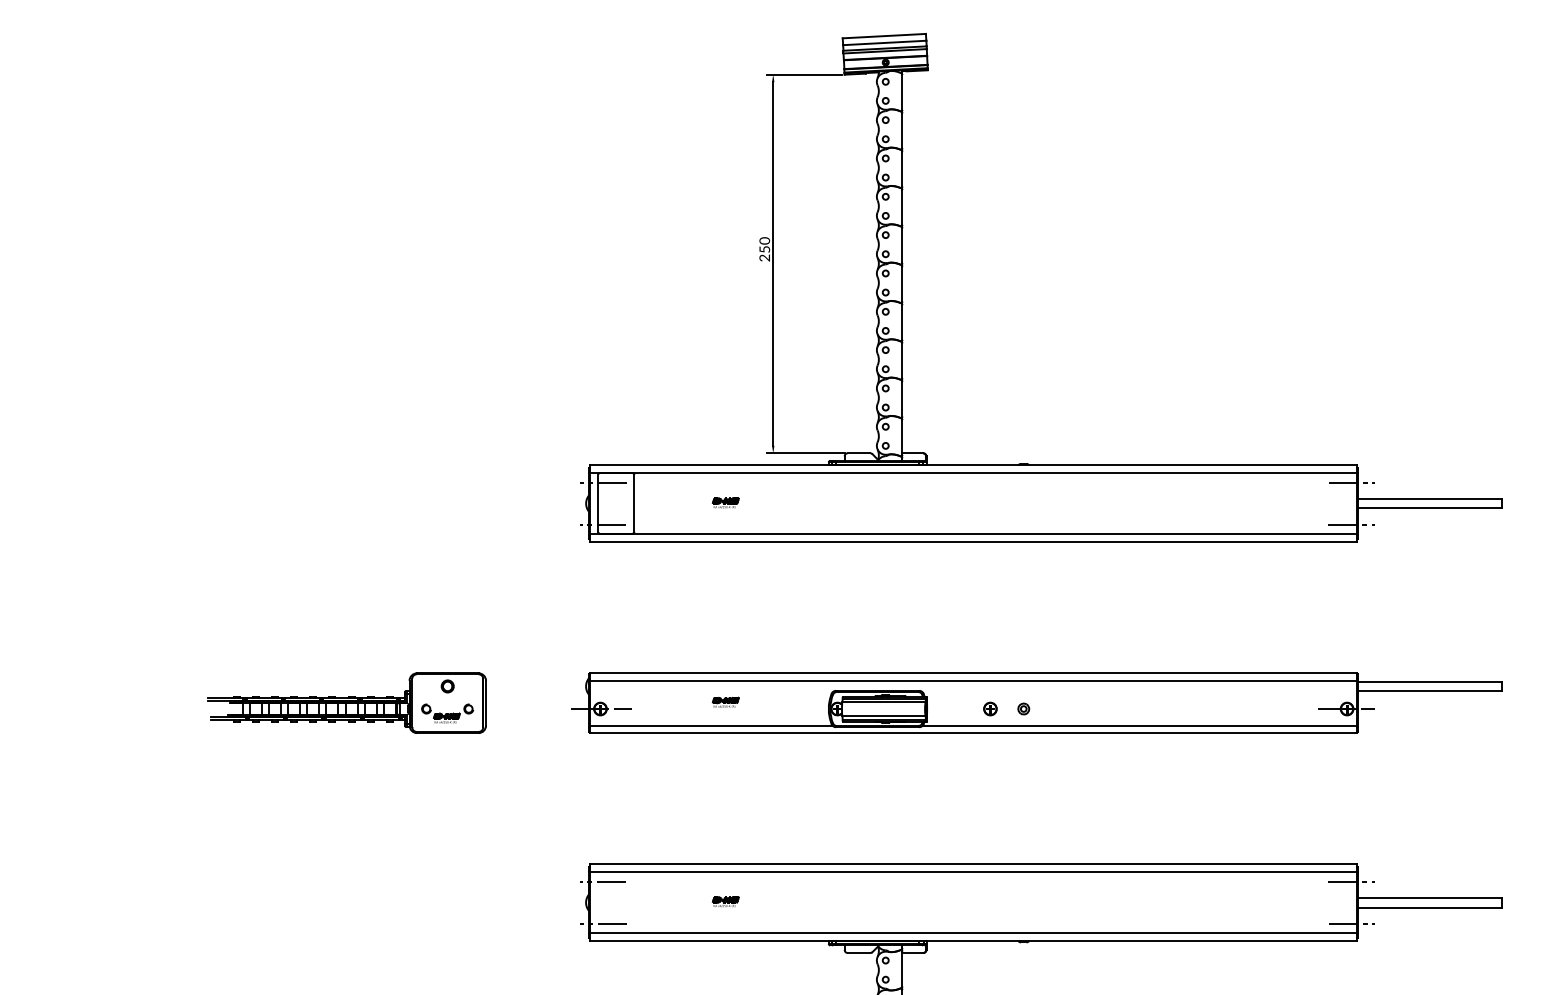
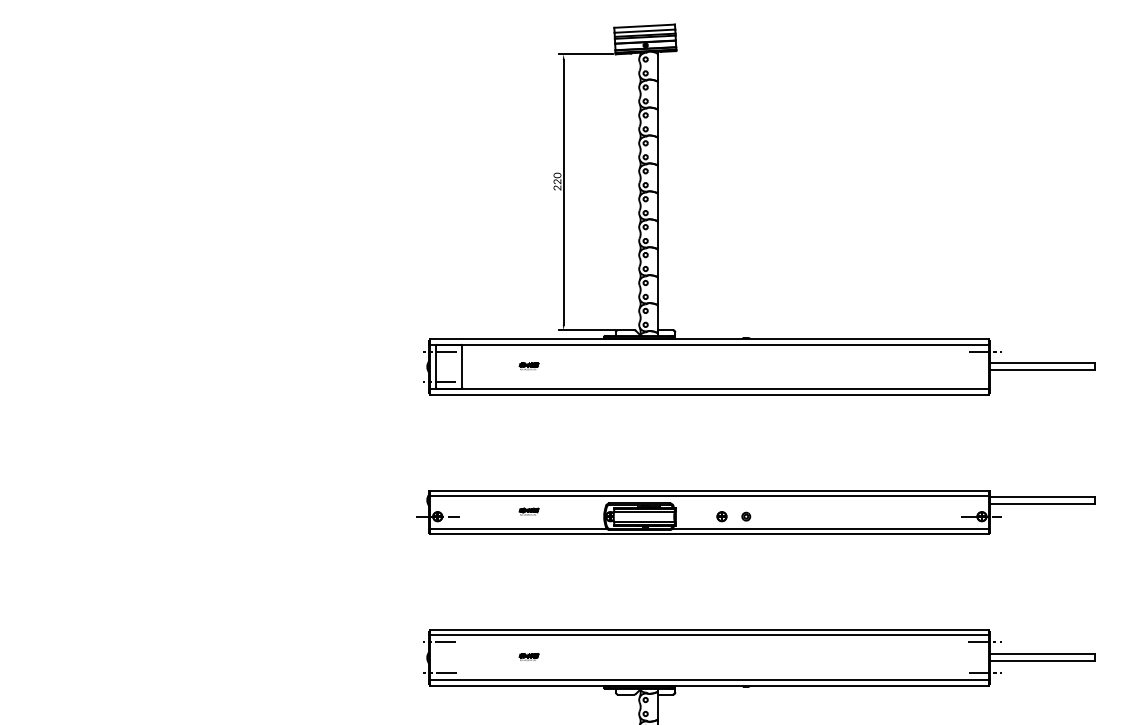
text: (764, 249) -> (557, 181), 250 -> 220
line: (1351, 524) -> (985, 382), removed
part: (346, 702) -> (252, 511), removed

